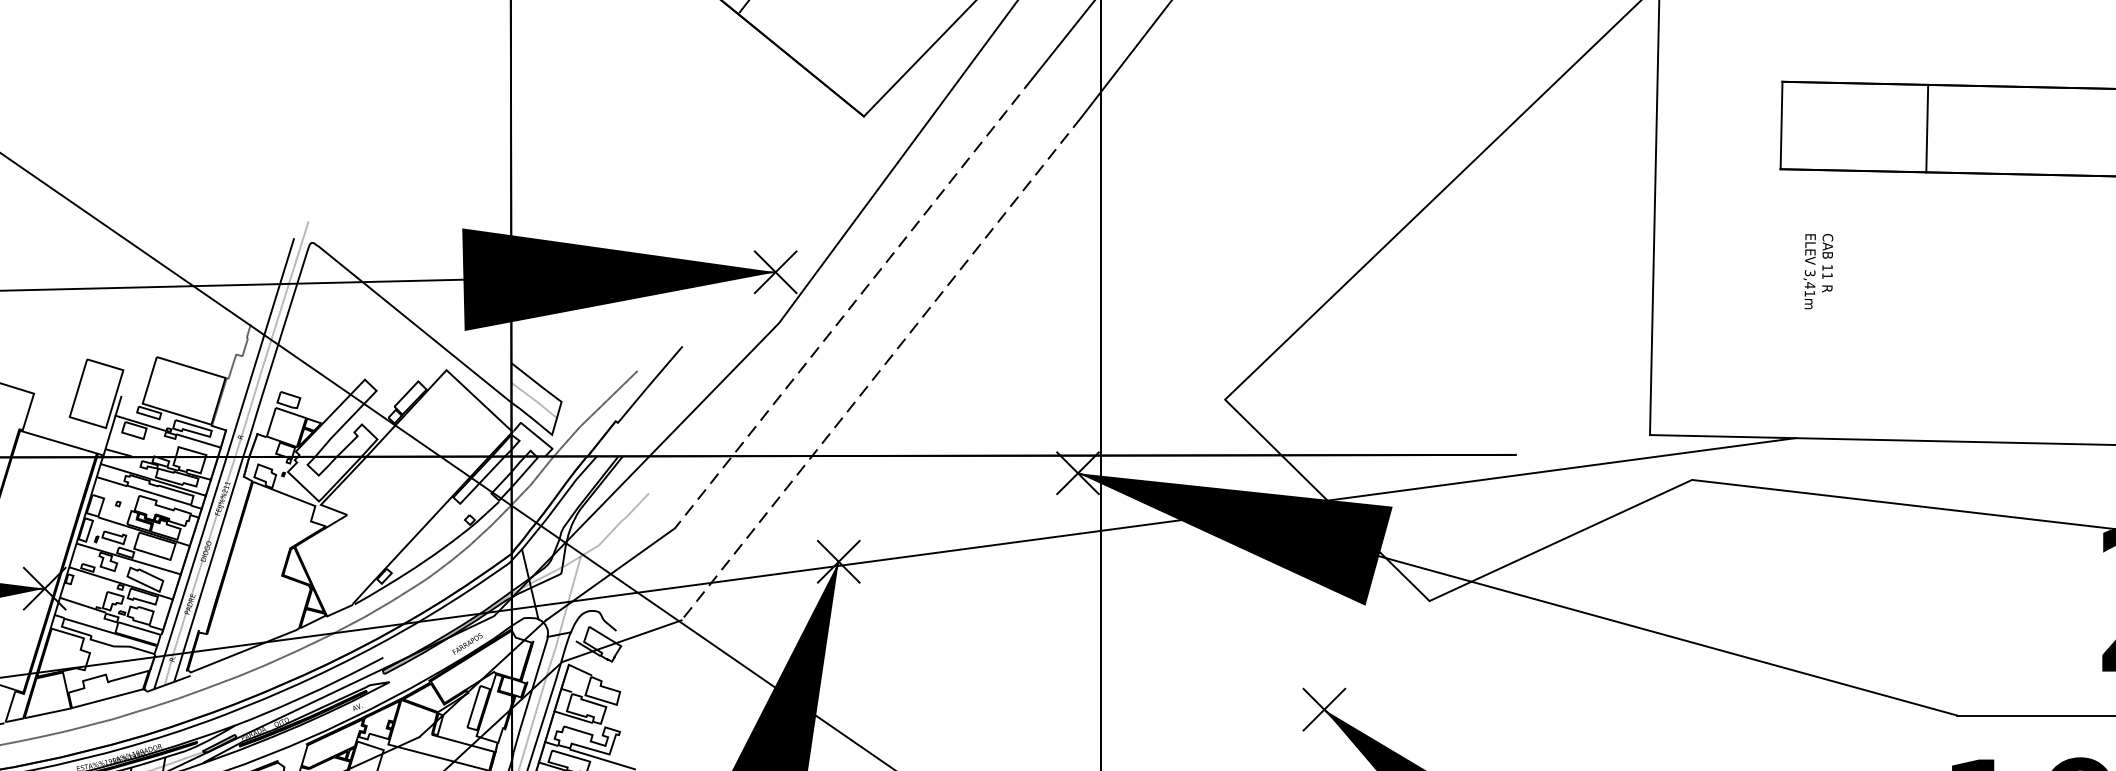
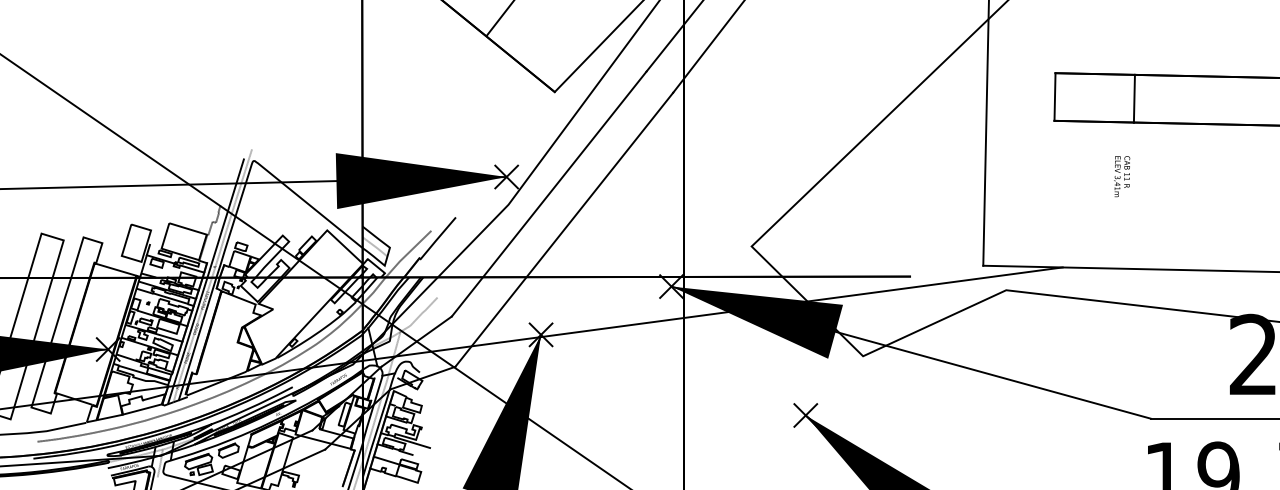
text: (1819, 271) -> (1122, 176), moved
line: (852, 304) -> (548, 194), dashed -> solid
line: (879, 370) -> (563, 230), dashed -> solid

